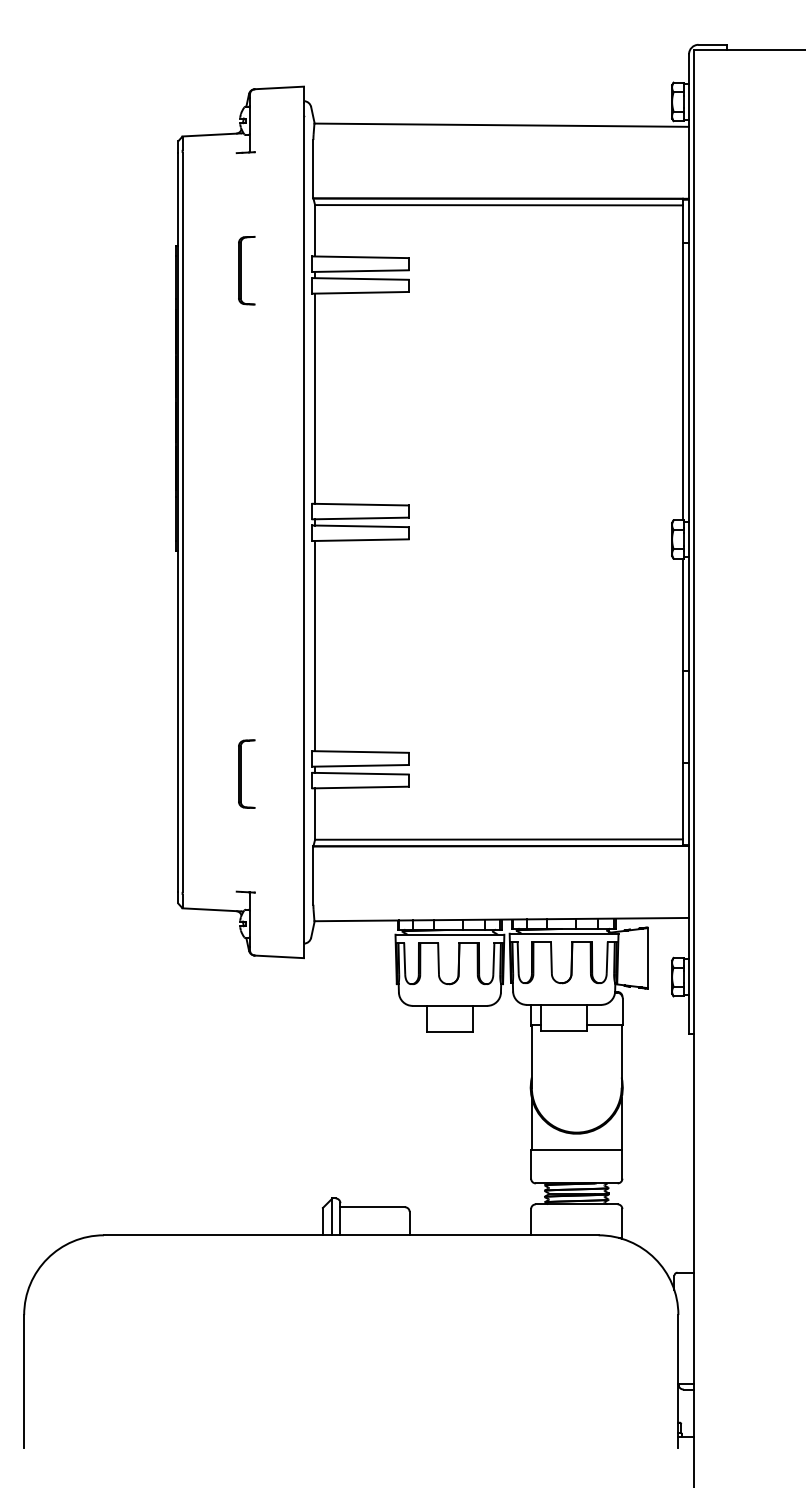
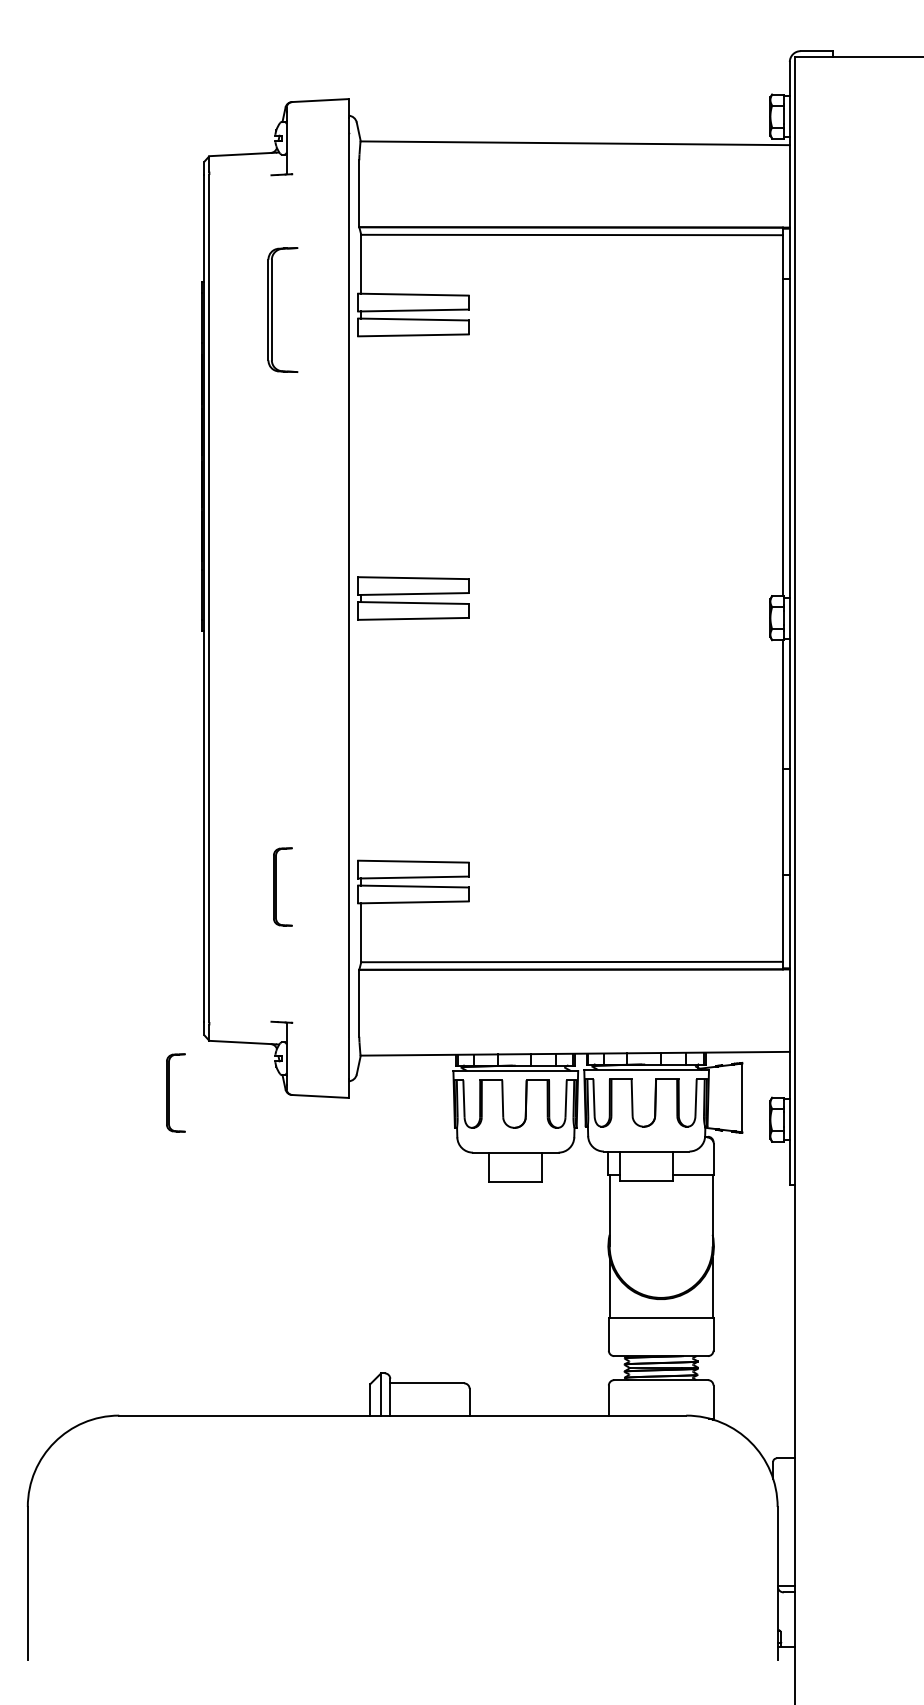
part: (246, 270) -> (282, 309), size x1.6
line: (315, 398) -> (361, 456), removed
line: (315, 645) -> (361, 739), removed
part: (153, 953) -> (175, 1092), added

